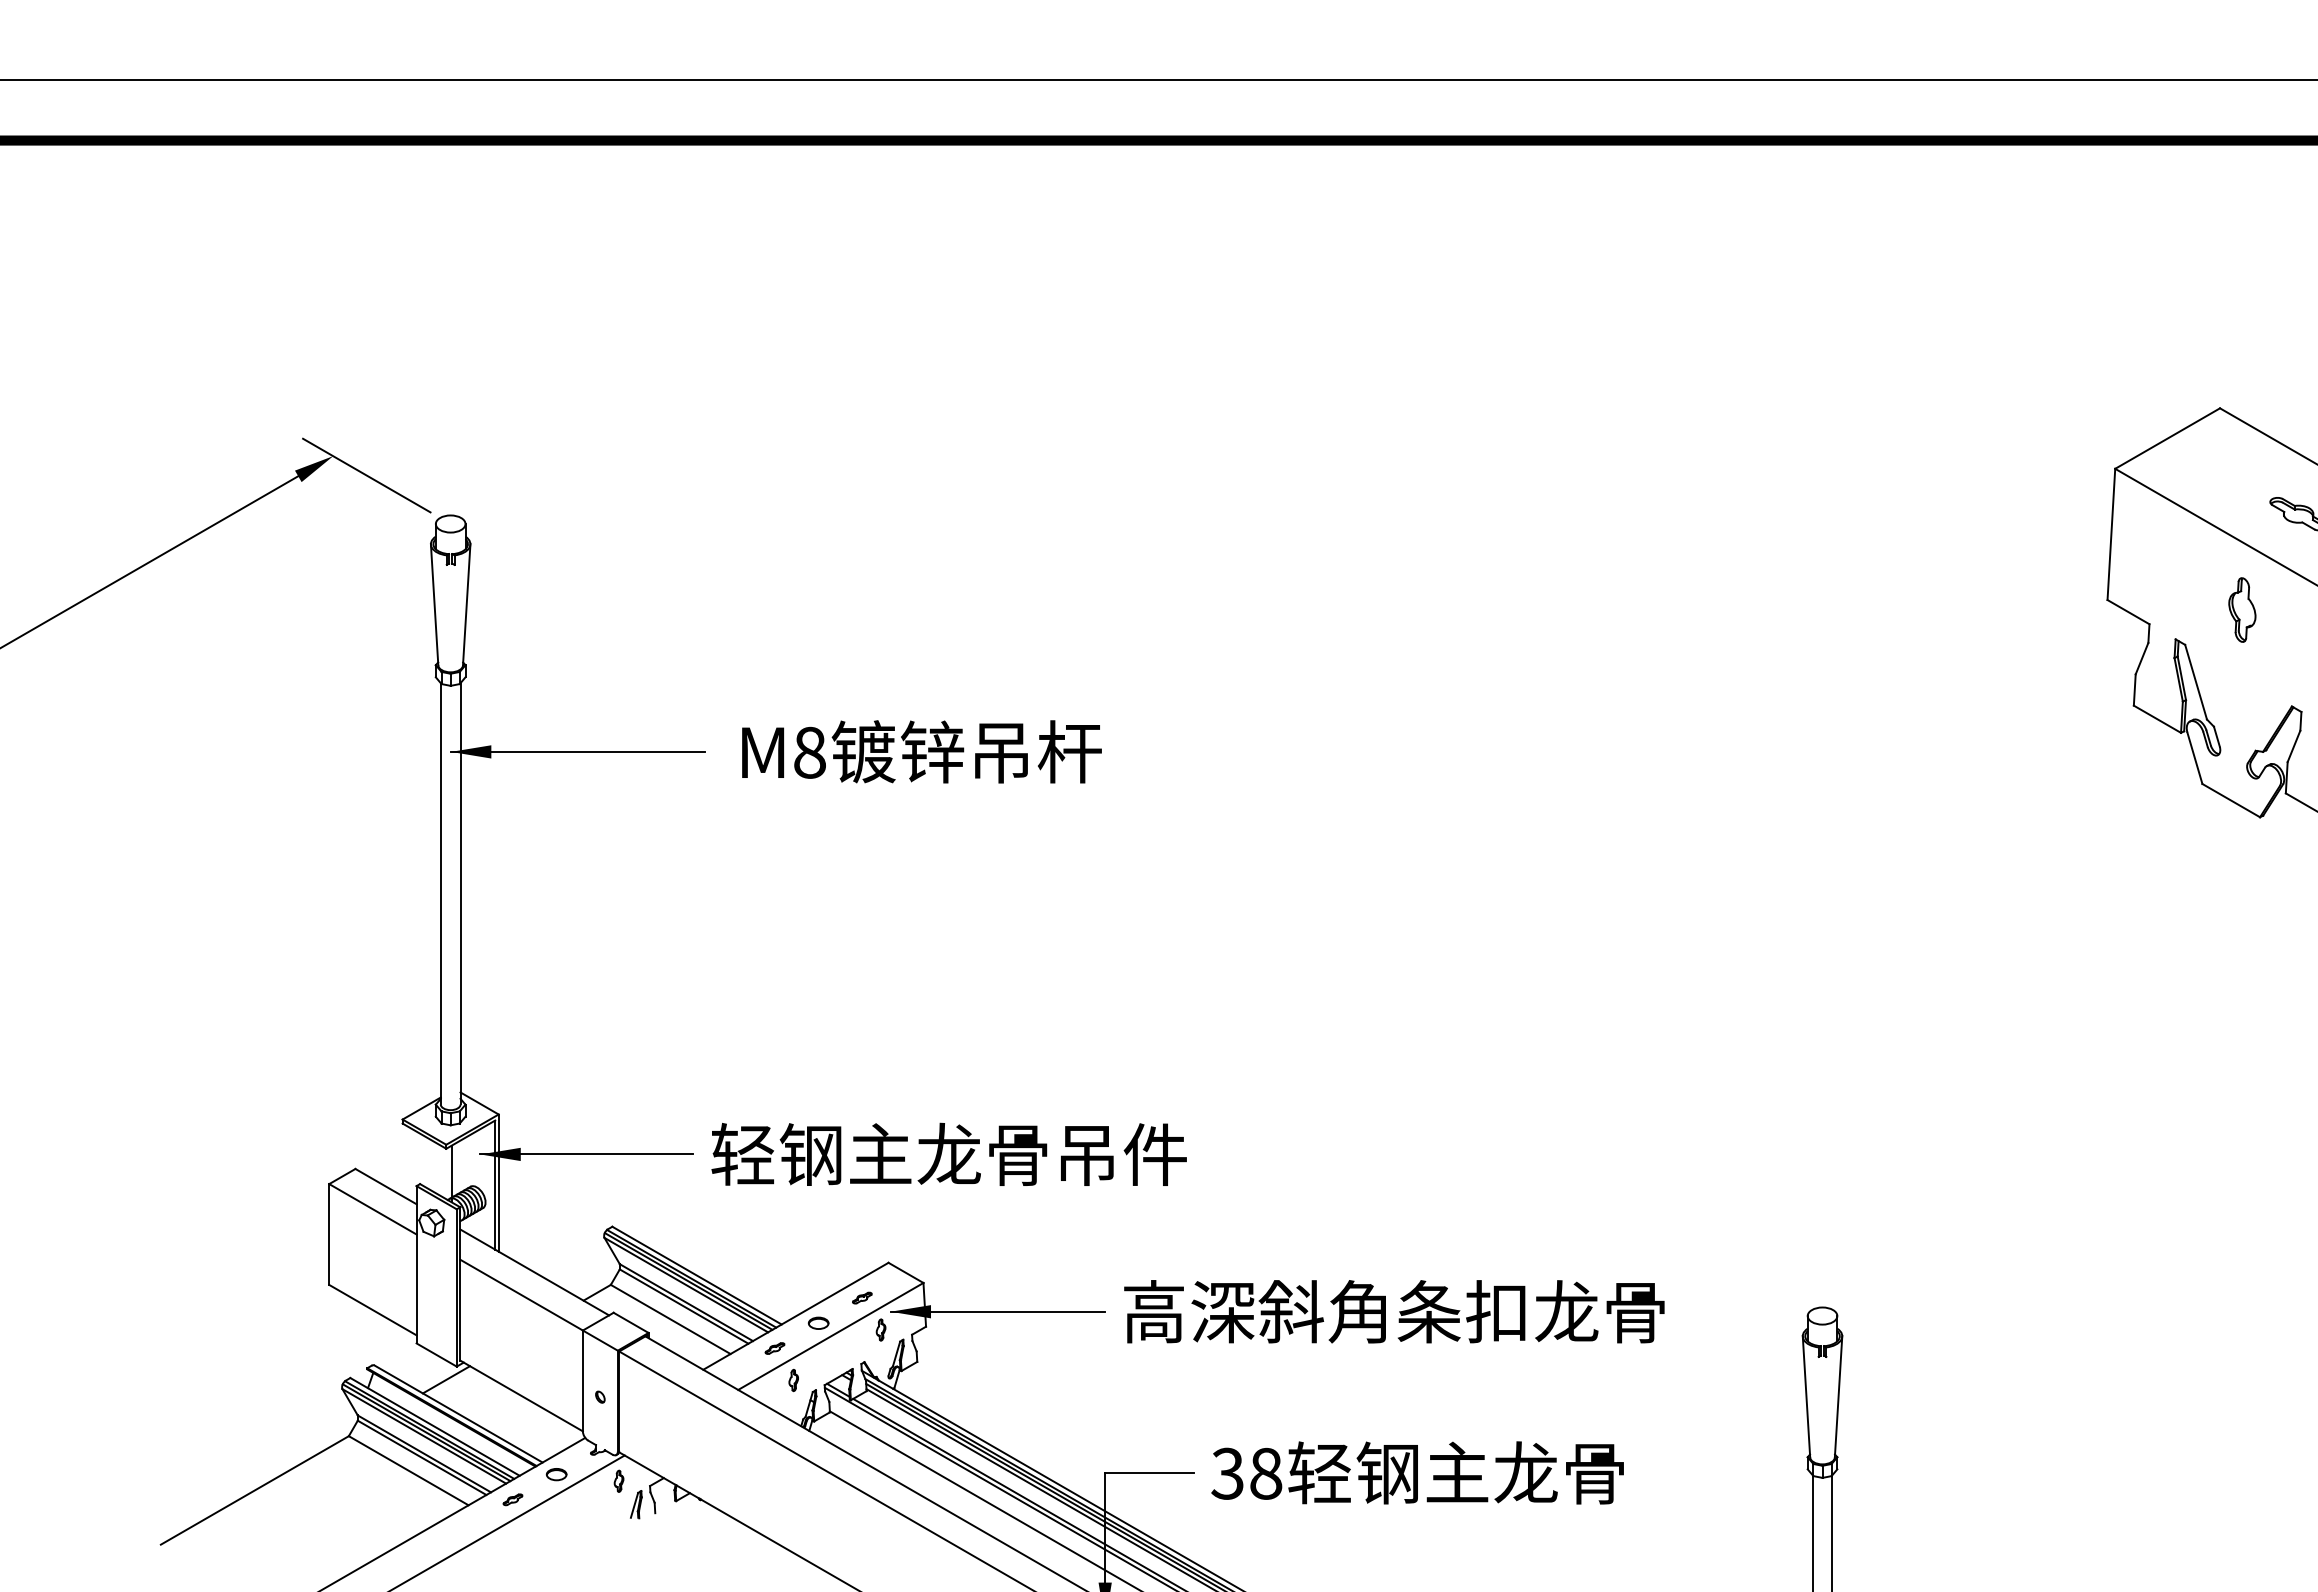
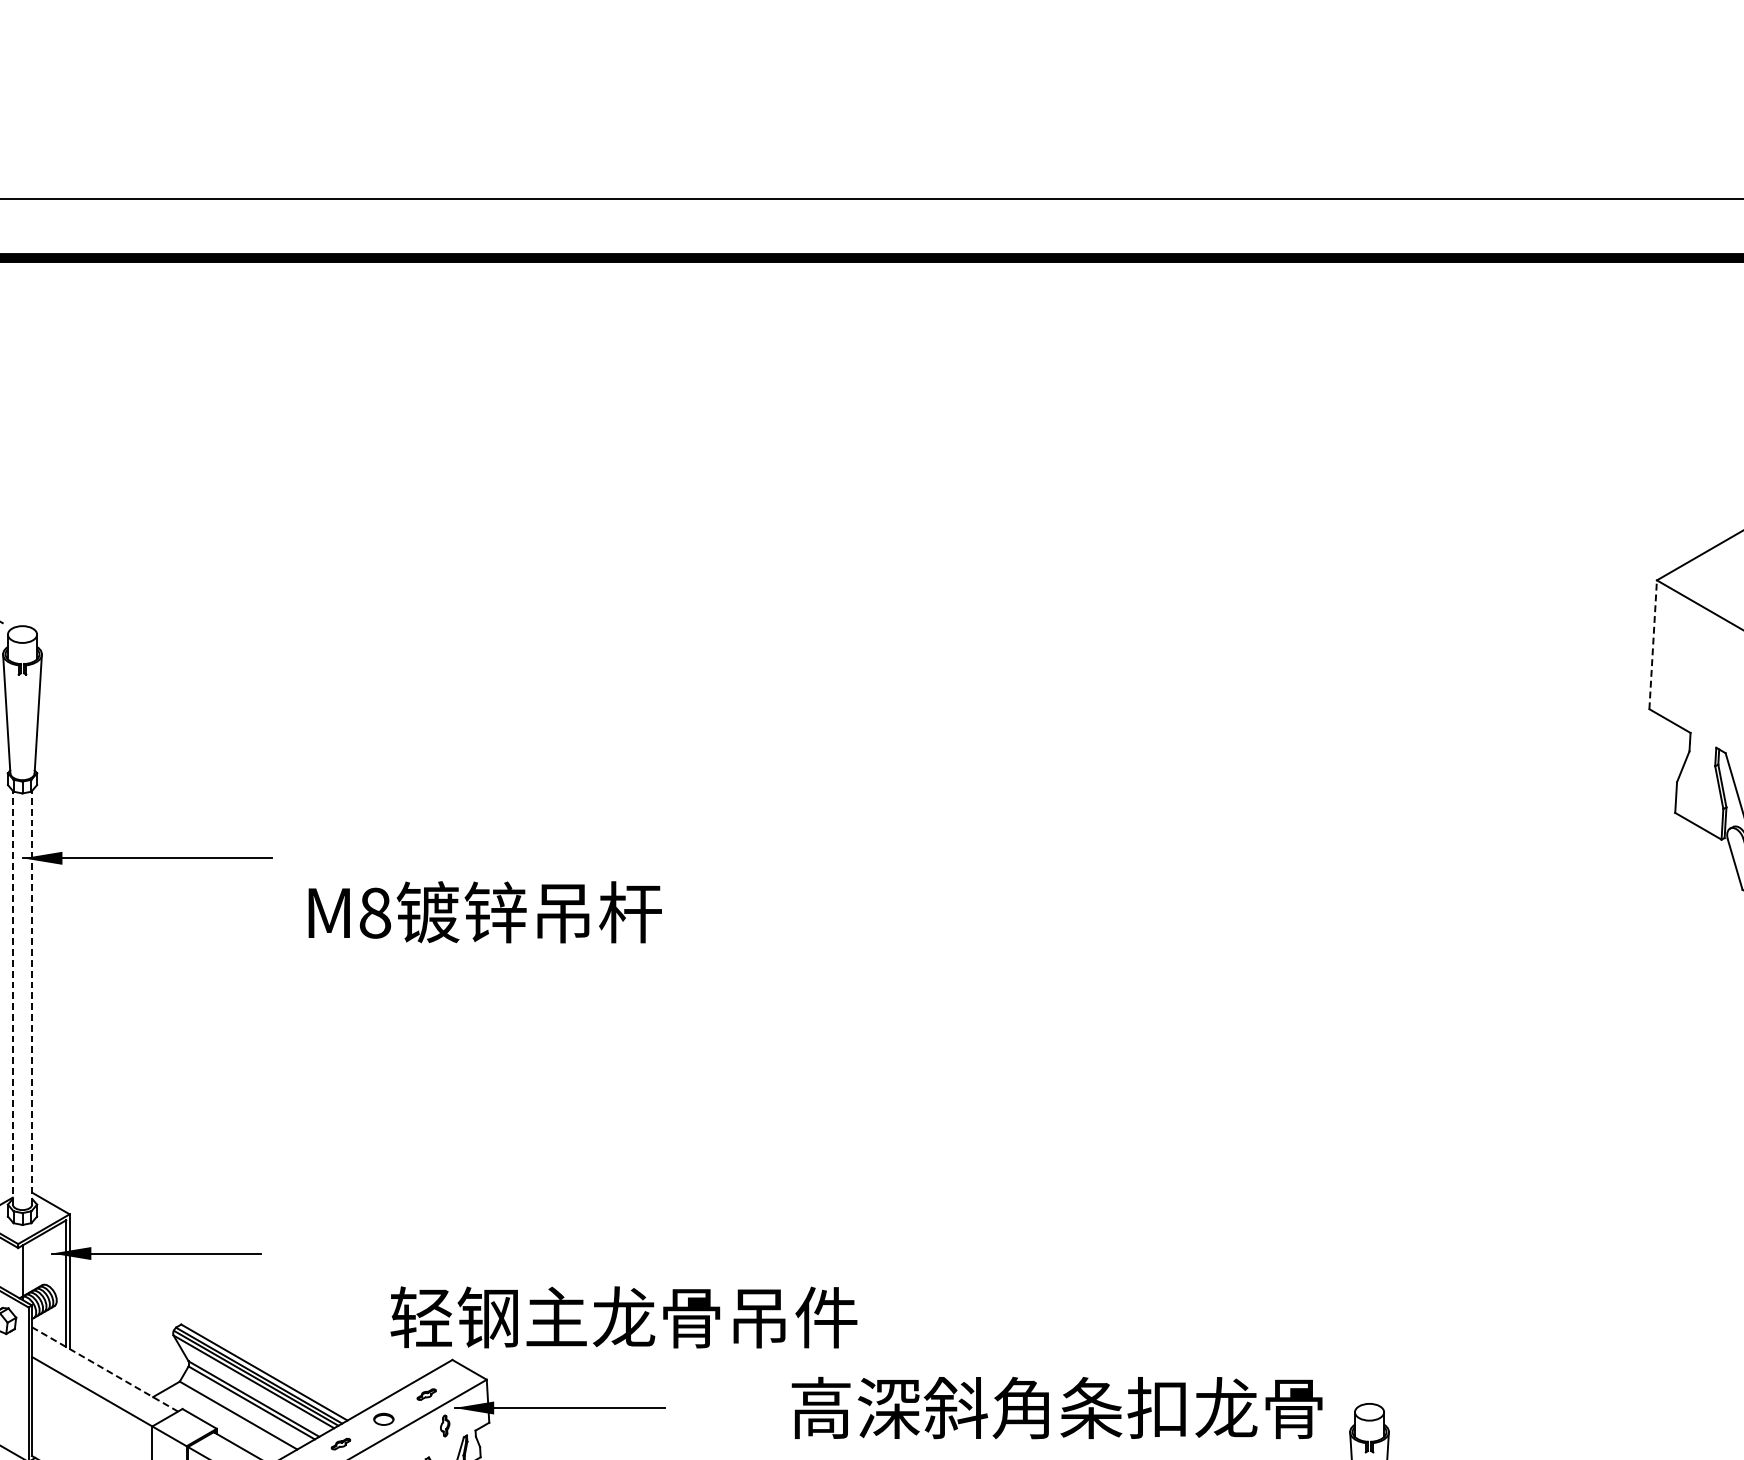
line: (2111, 534) -> (1653, 644), solid -> dashed
text: (921, 751) -> (484, 911), moved
line: (440, 893) -> (12, 997), solid -> dashed
line: (460, 893) -> (32, 997), solid -> dashed
text: (948, 1153) -> (623, 1316), moved
line: (534, 1272) -> (104, 1369), solid -> dashed
text: (1394, 1311) -> (1057, 1407), moved

